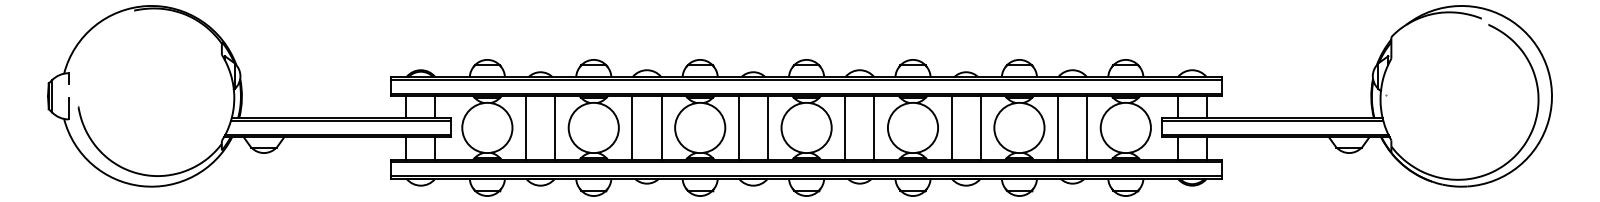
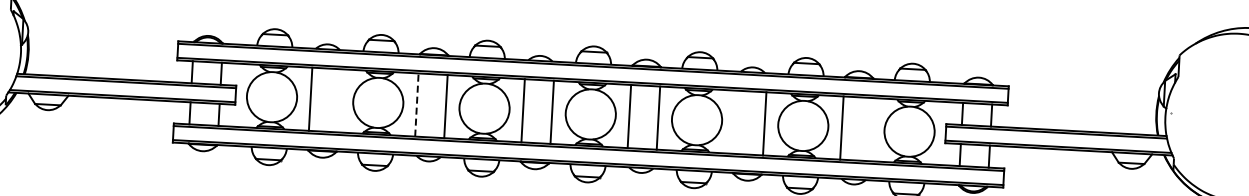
line: (555, 127) -> (340, 100), removed
line: (632, 127) -> (416, 104), solid -> dashed
line: (951, 127) -> (735, 121), removed
line: (1087, 127) -> (871, 129), removed

